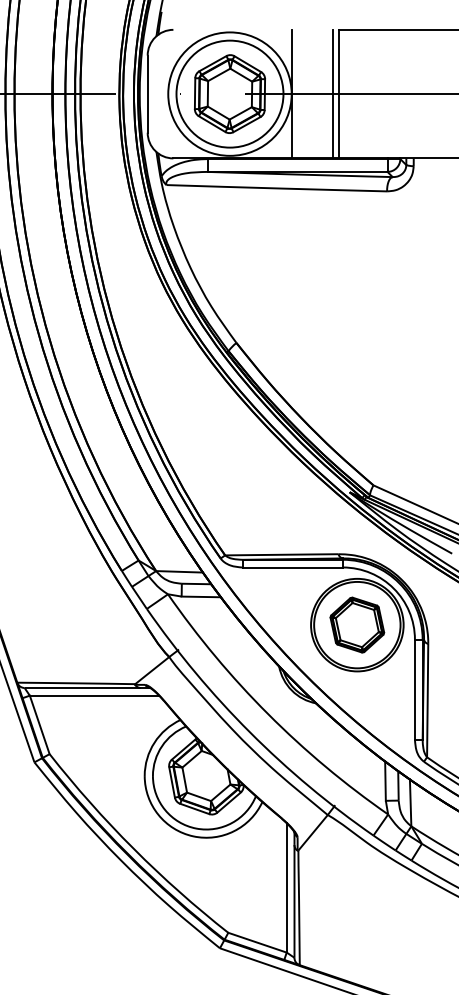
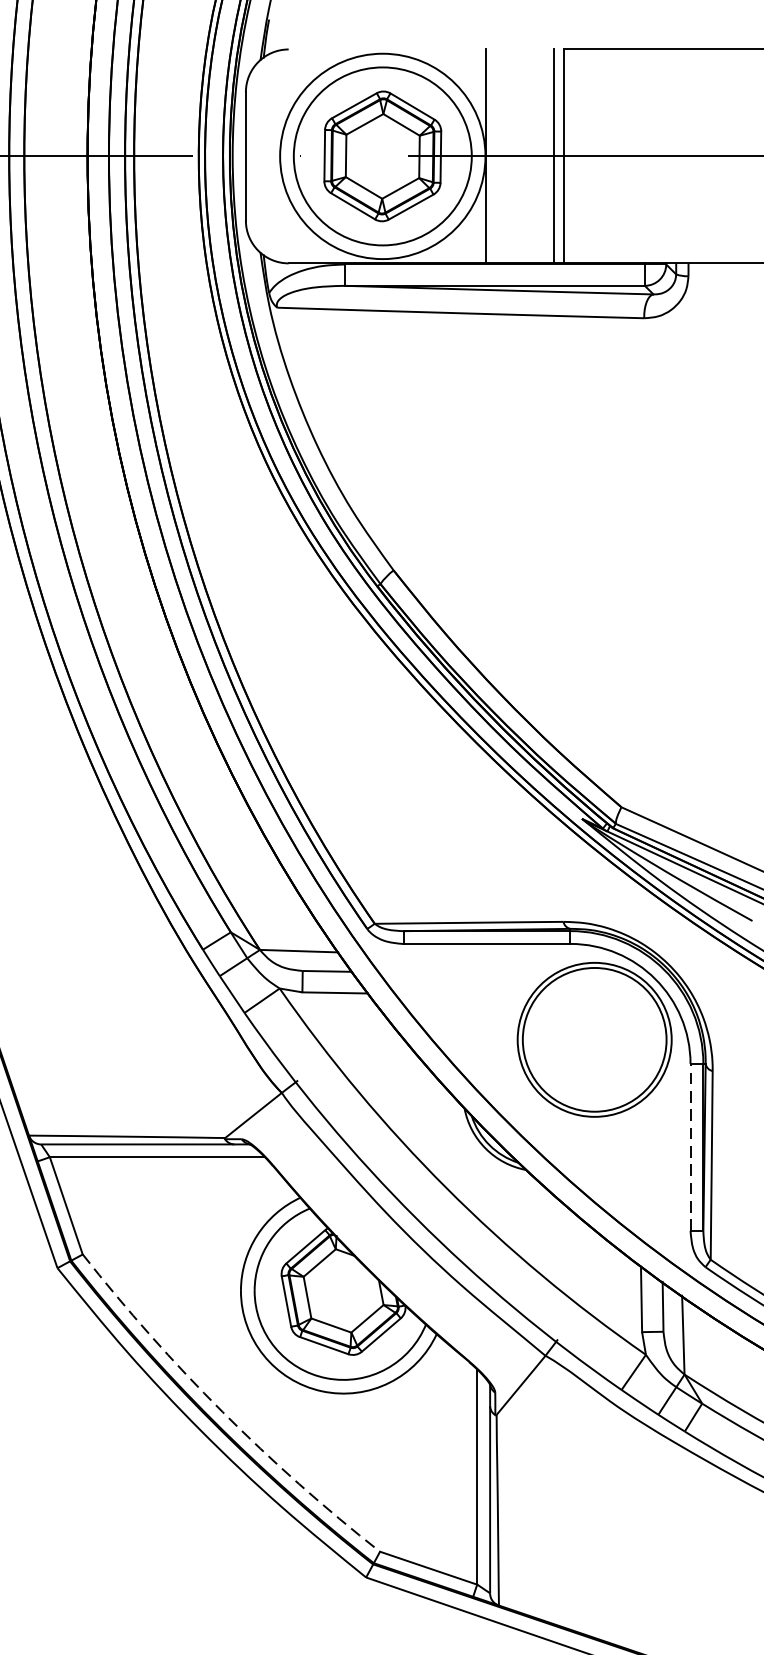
part: (357, 624) -> (594, 1038), removed
line: (414, 689) -> (689, 1146), solid -> dashed
arc: (133, 848) -> (222, 1411), solid -> dashed

